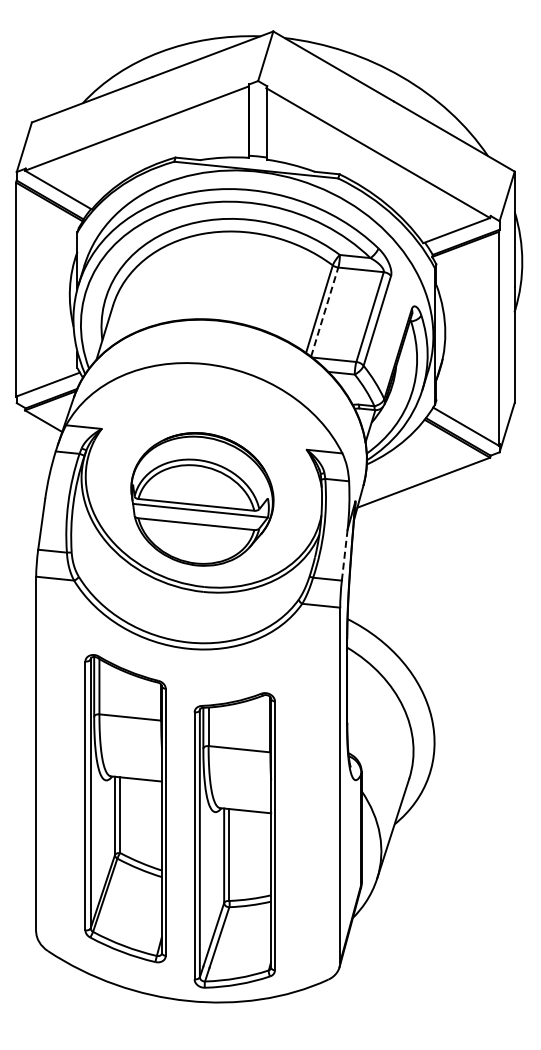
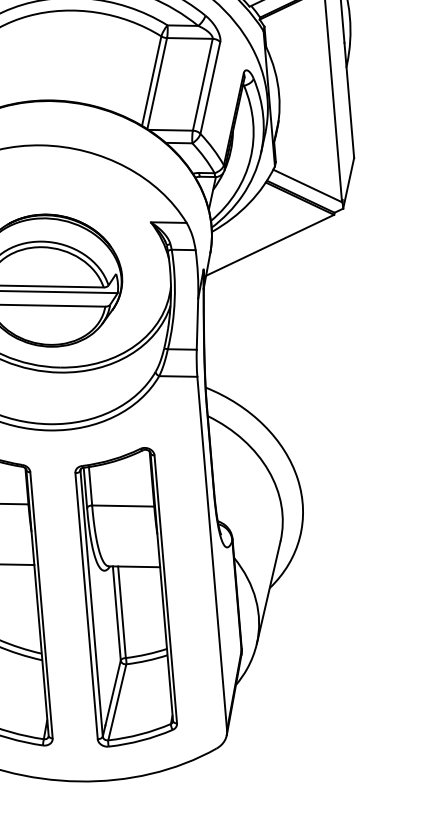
line: (324, 312) -> (157, 84), dashed -> solid
line: (344, 555) -> (197, 324), dashed -> solid
part: (234, 840) -> (125, 597), moved

